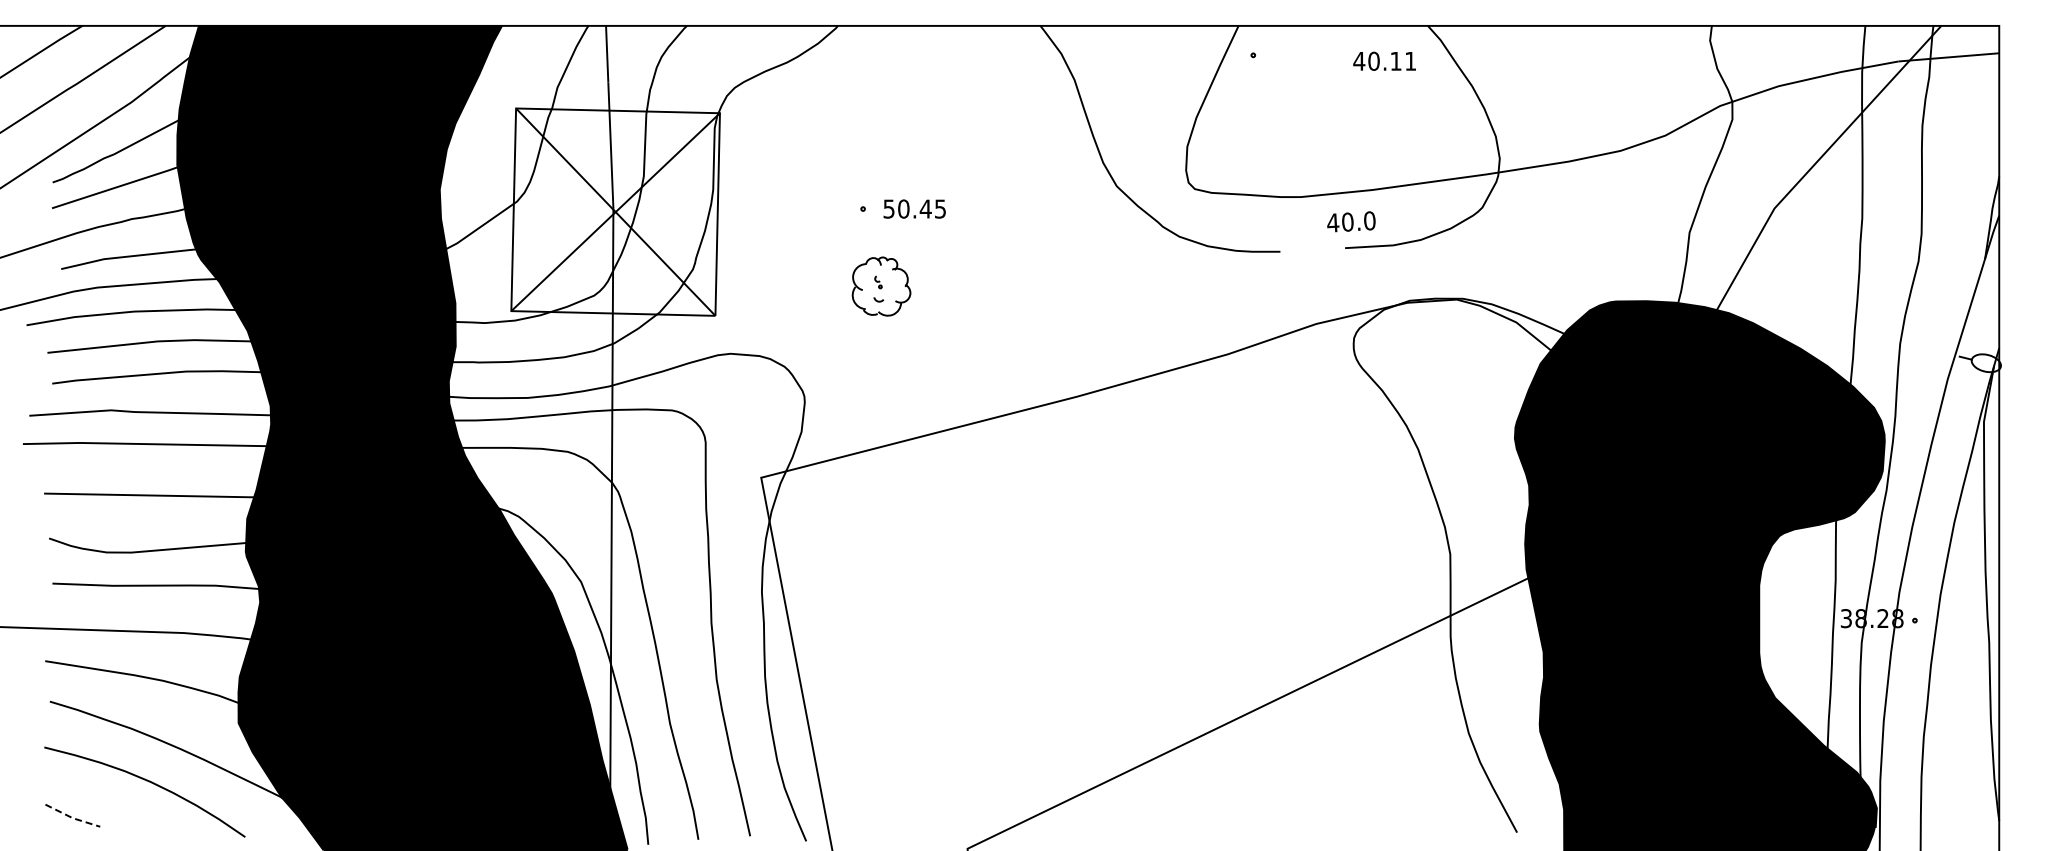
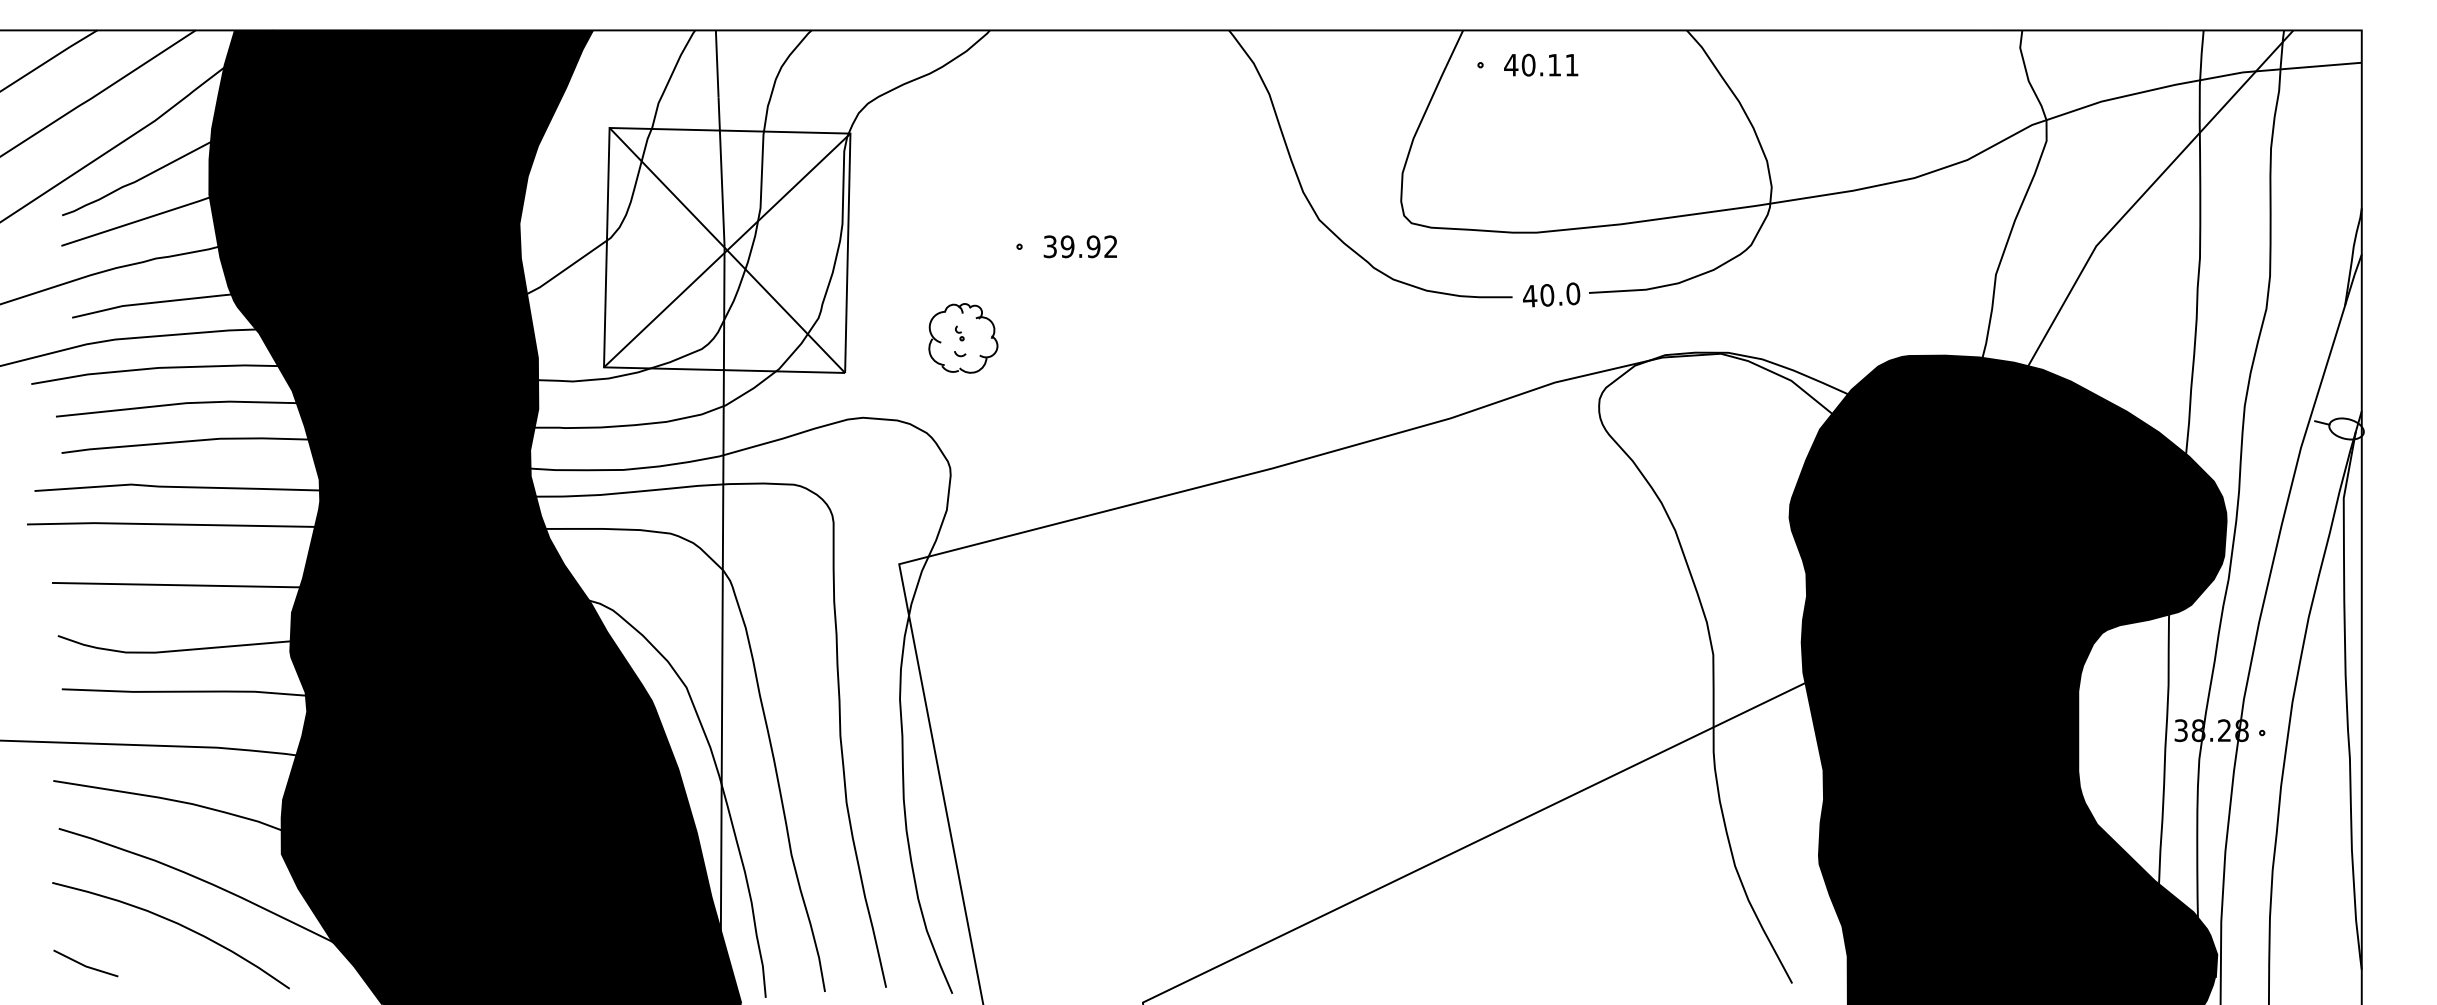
text: (1384, 60) -> (1541, 64), moved
text: (914, 208) -> (1080, 246), 50.45 -> 39.92
text: (1351, 221) -> (1551, 294), moved
part: (881, 286) -> (963, 338), moved
line: (72, 818) -> (85, 966), dashed -> solid

